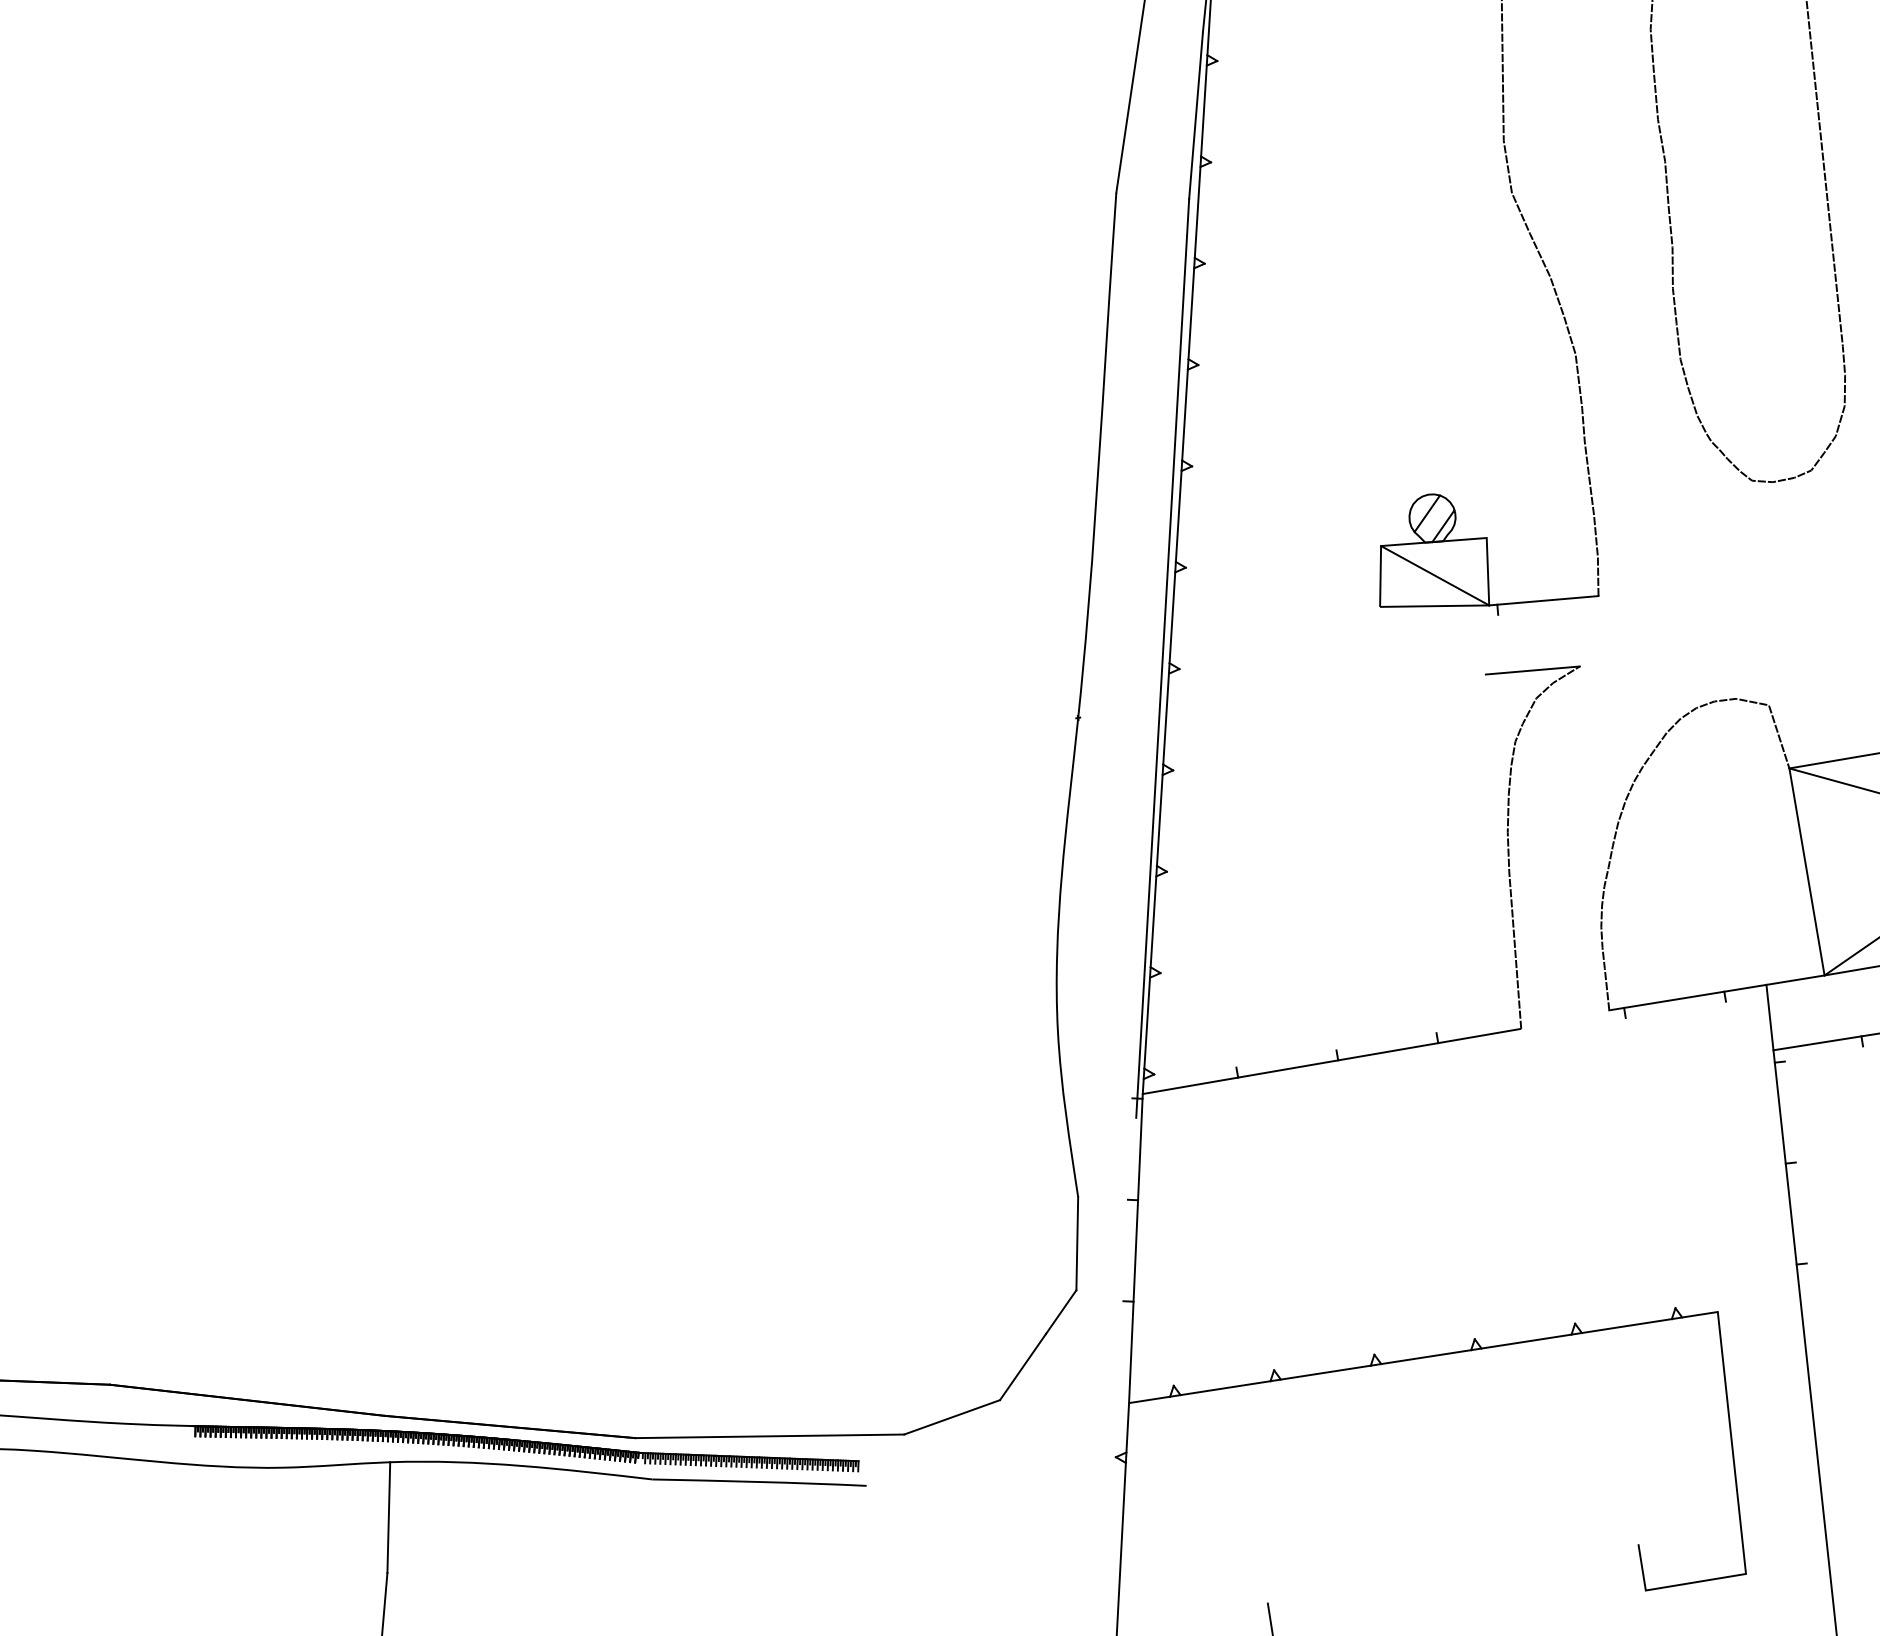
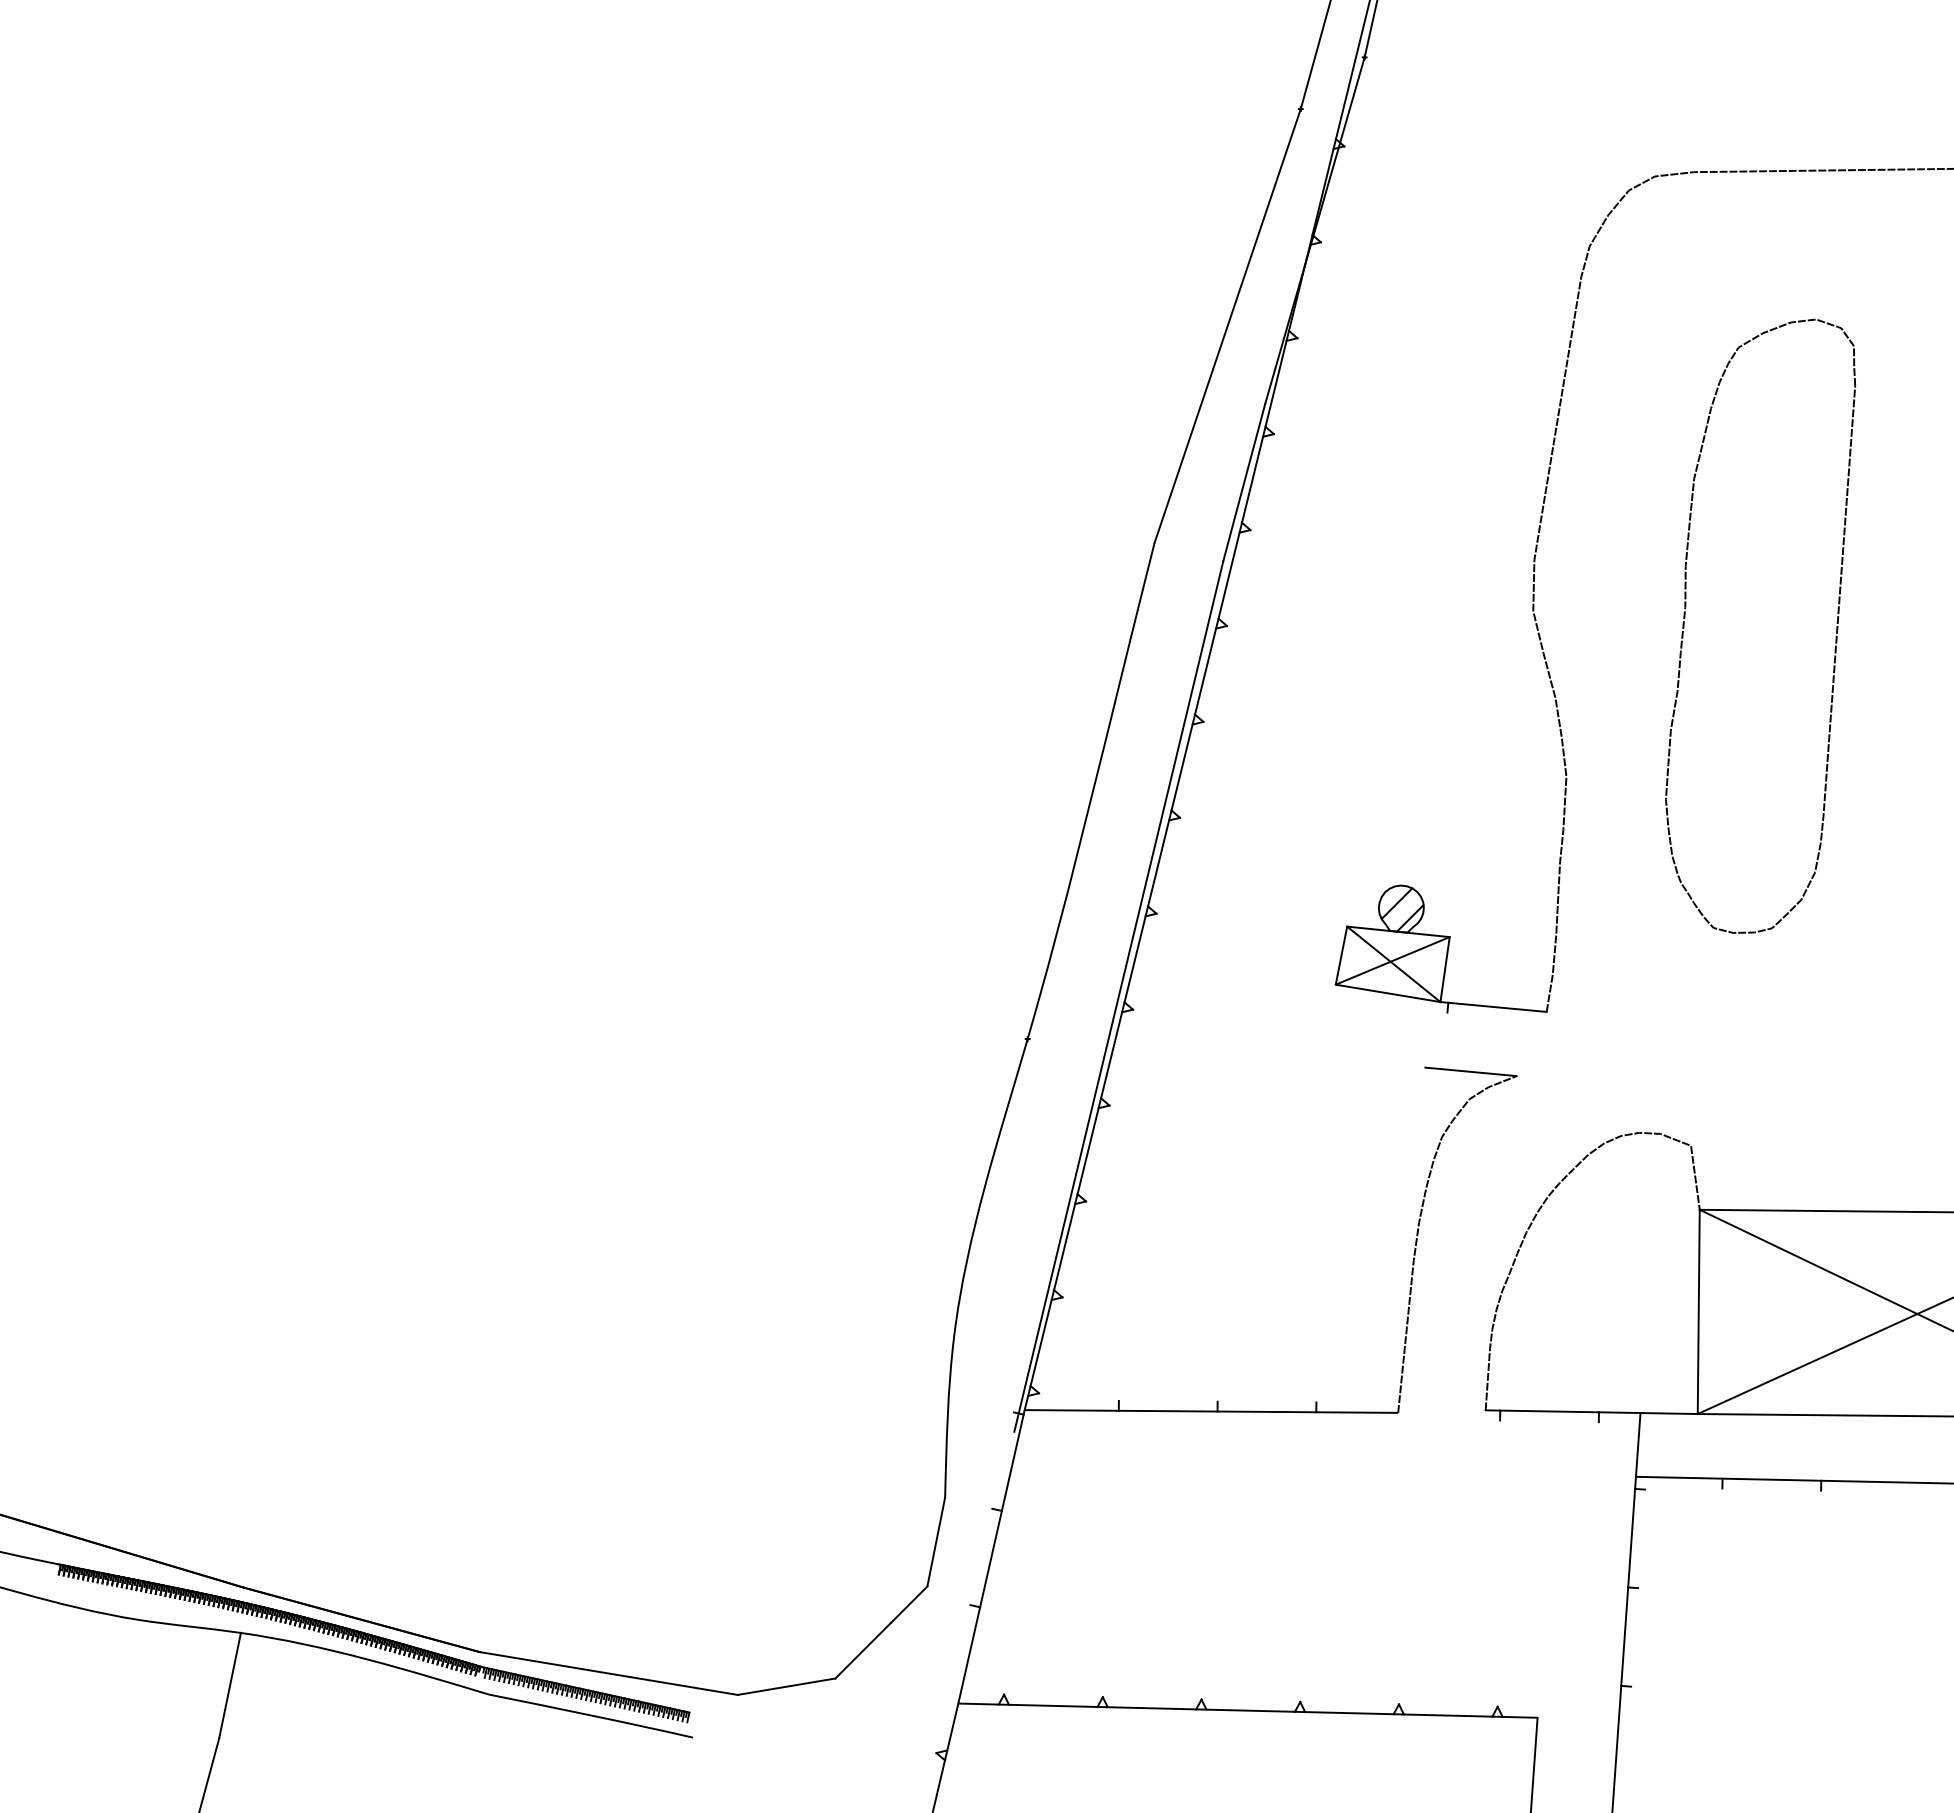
line: (1433, 572) -> (1392, 960), added

